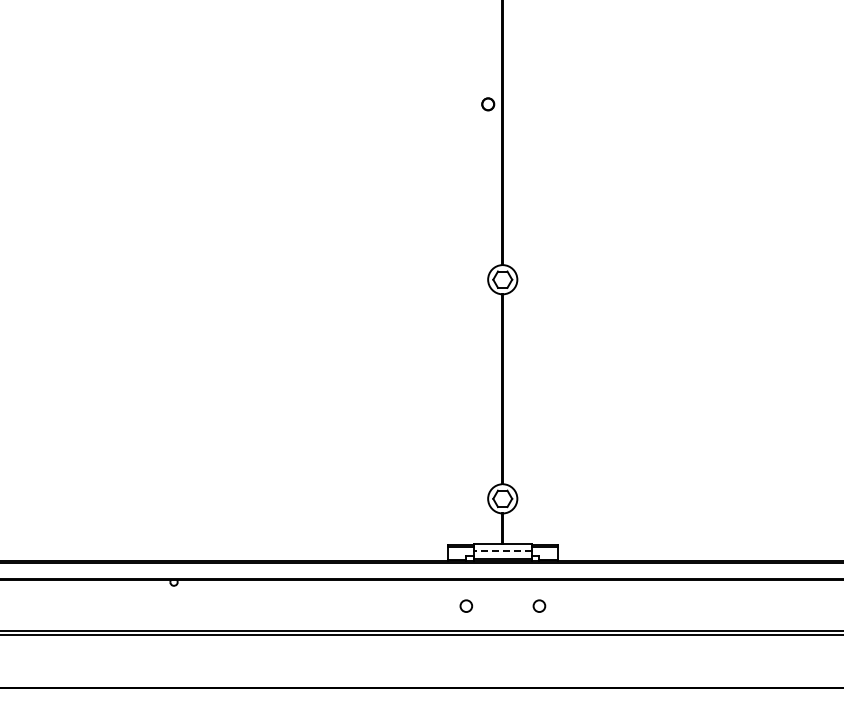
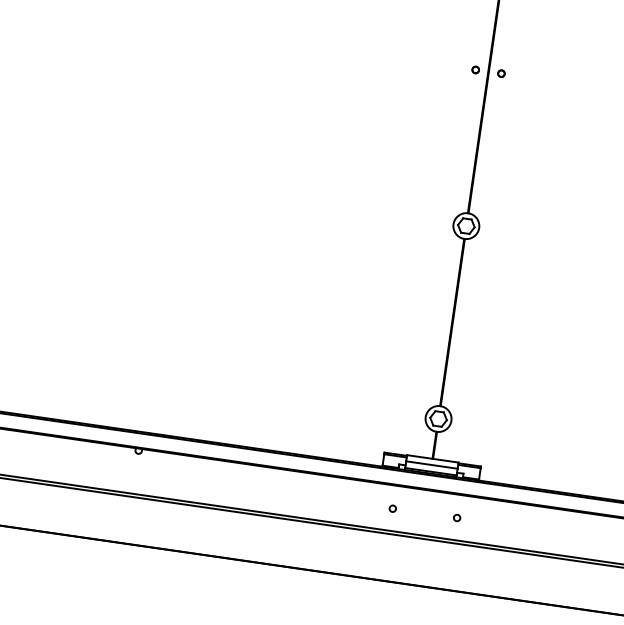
part: (487, 104) -> (475, 69), size x0.62
part: (516, 104) -> (500, 73), added
line: (502, 551) -> (431, 465), dashed -> solid
circle: (465, 605) -> (392, 508), size x0.62
circle: (538, 605) -> (456, 517), size x0.62

